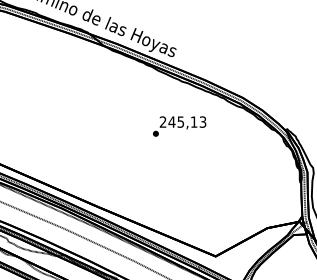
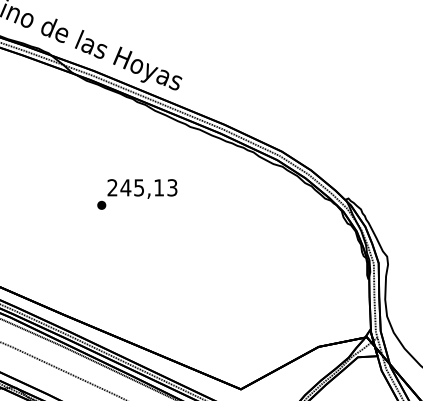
text: (179, 126) -> (137, 194), moved

